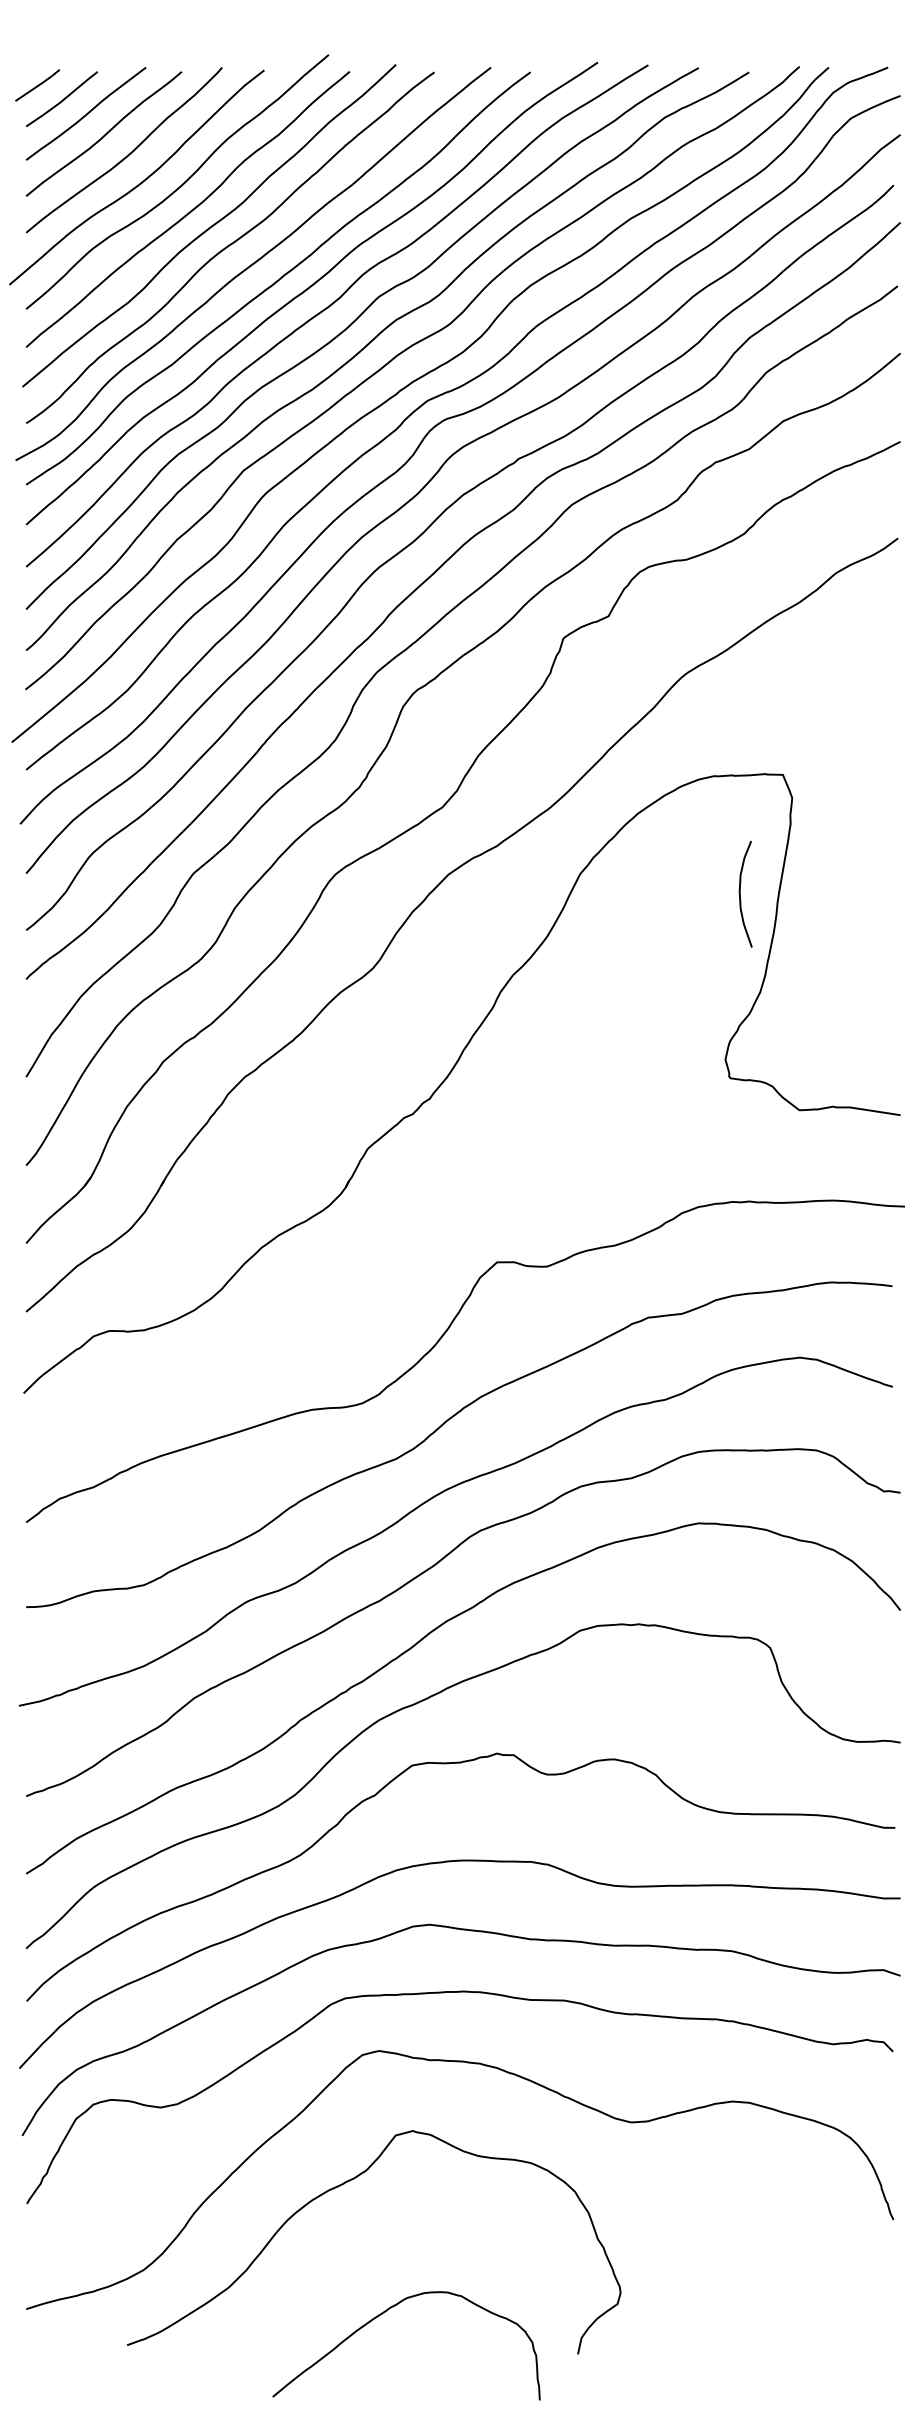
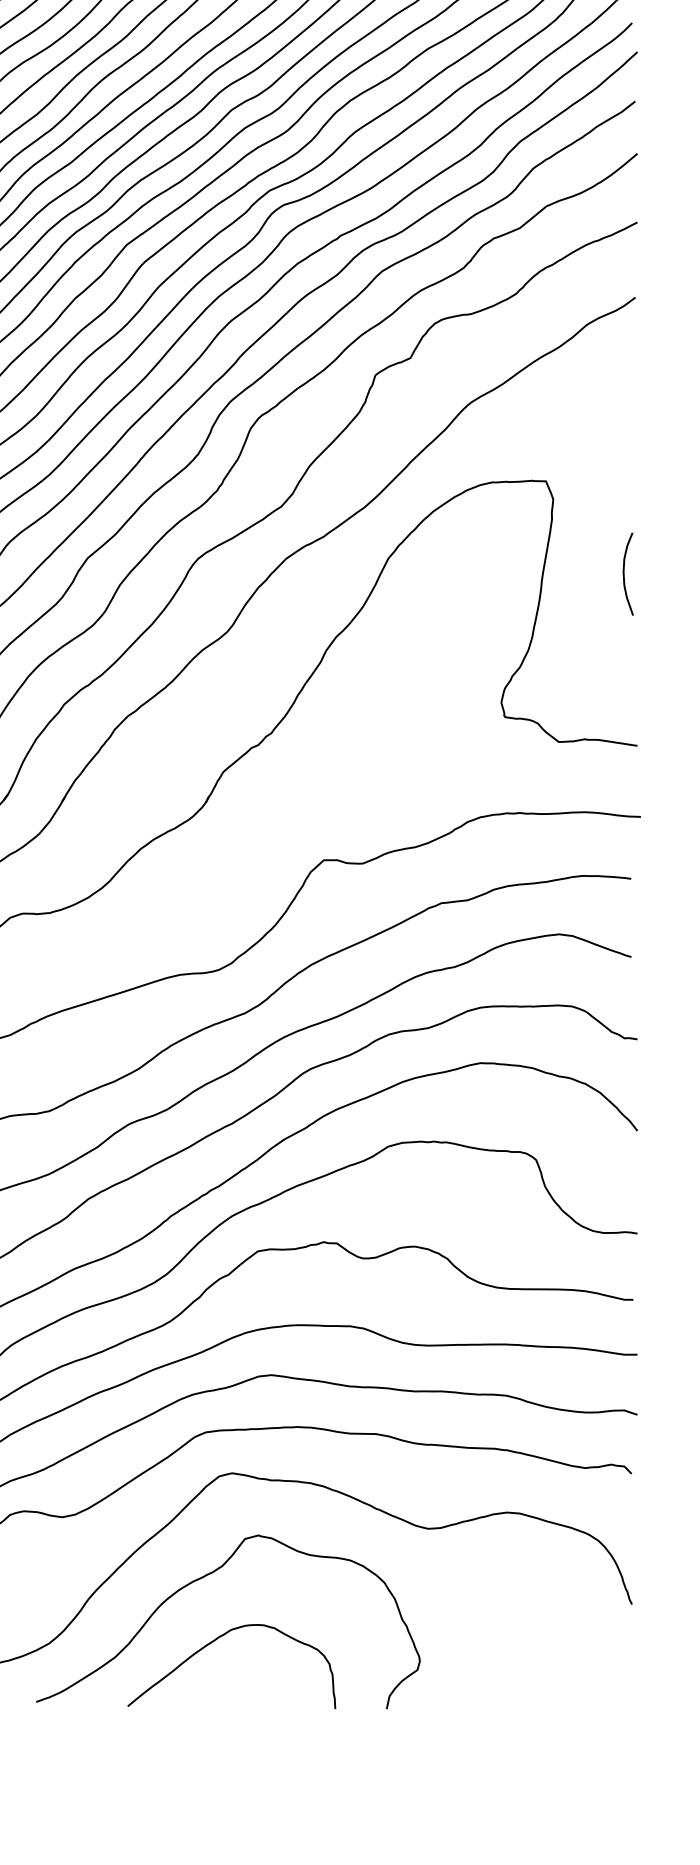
curve: (740, 893) -> (624, 573), moved
curve: (384, 2313) -> (214, 1641), moved

